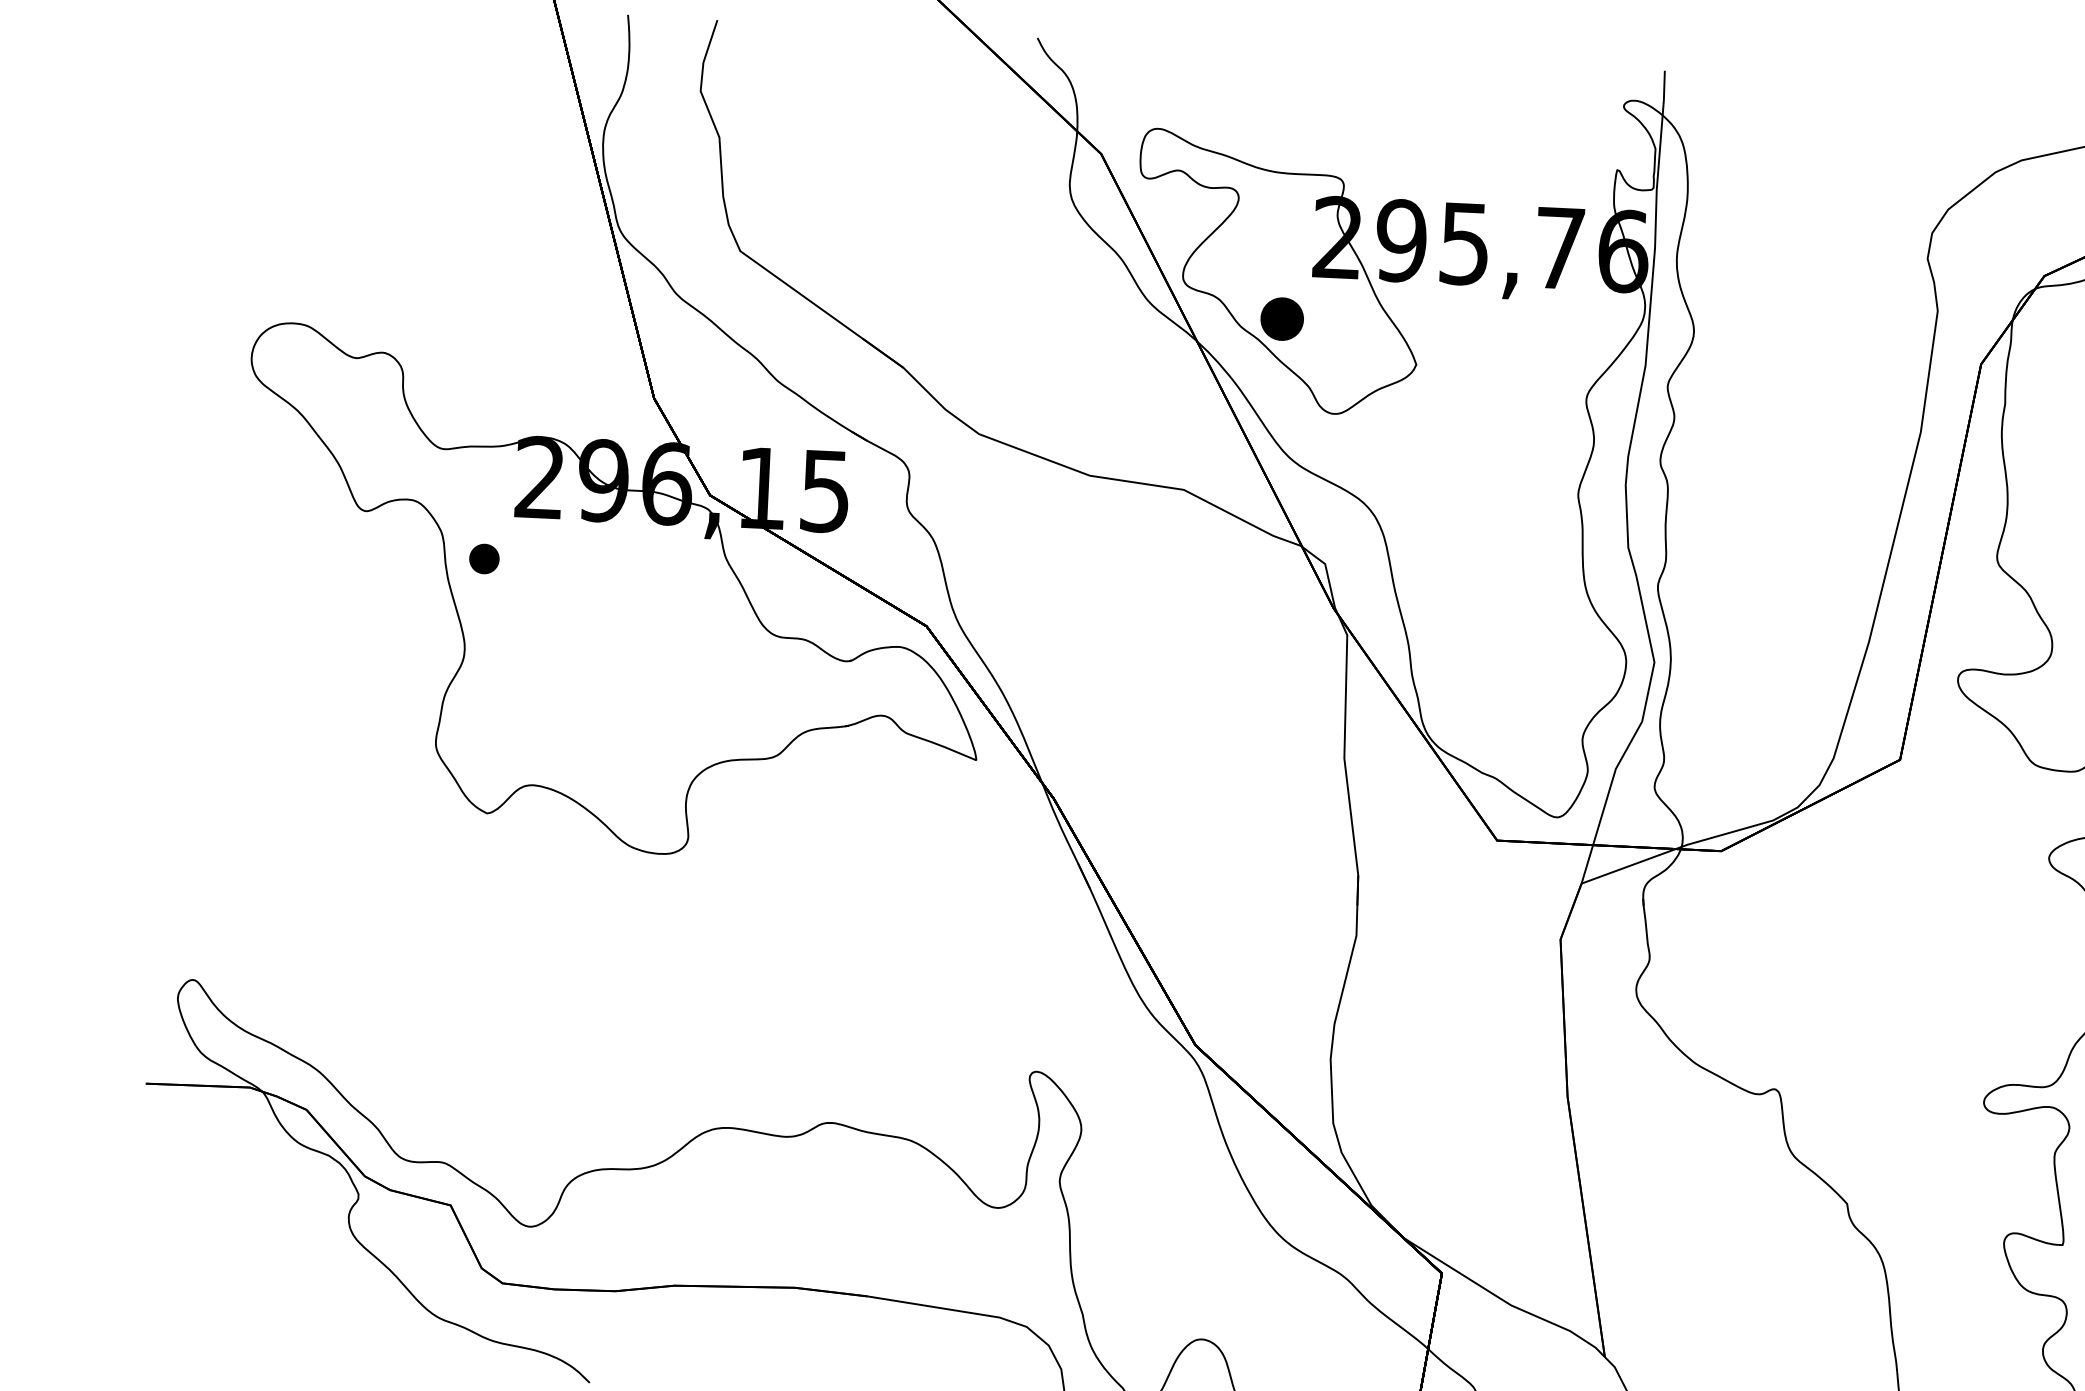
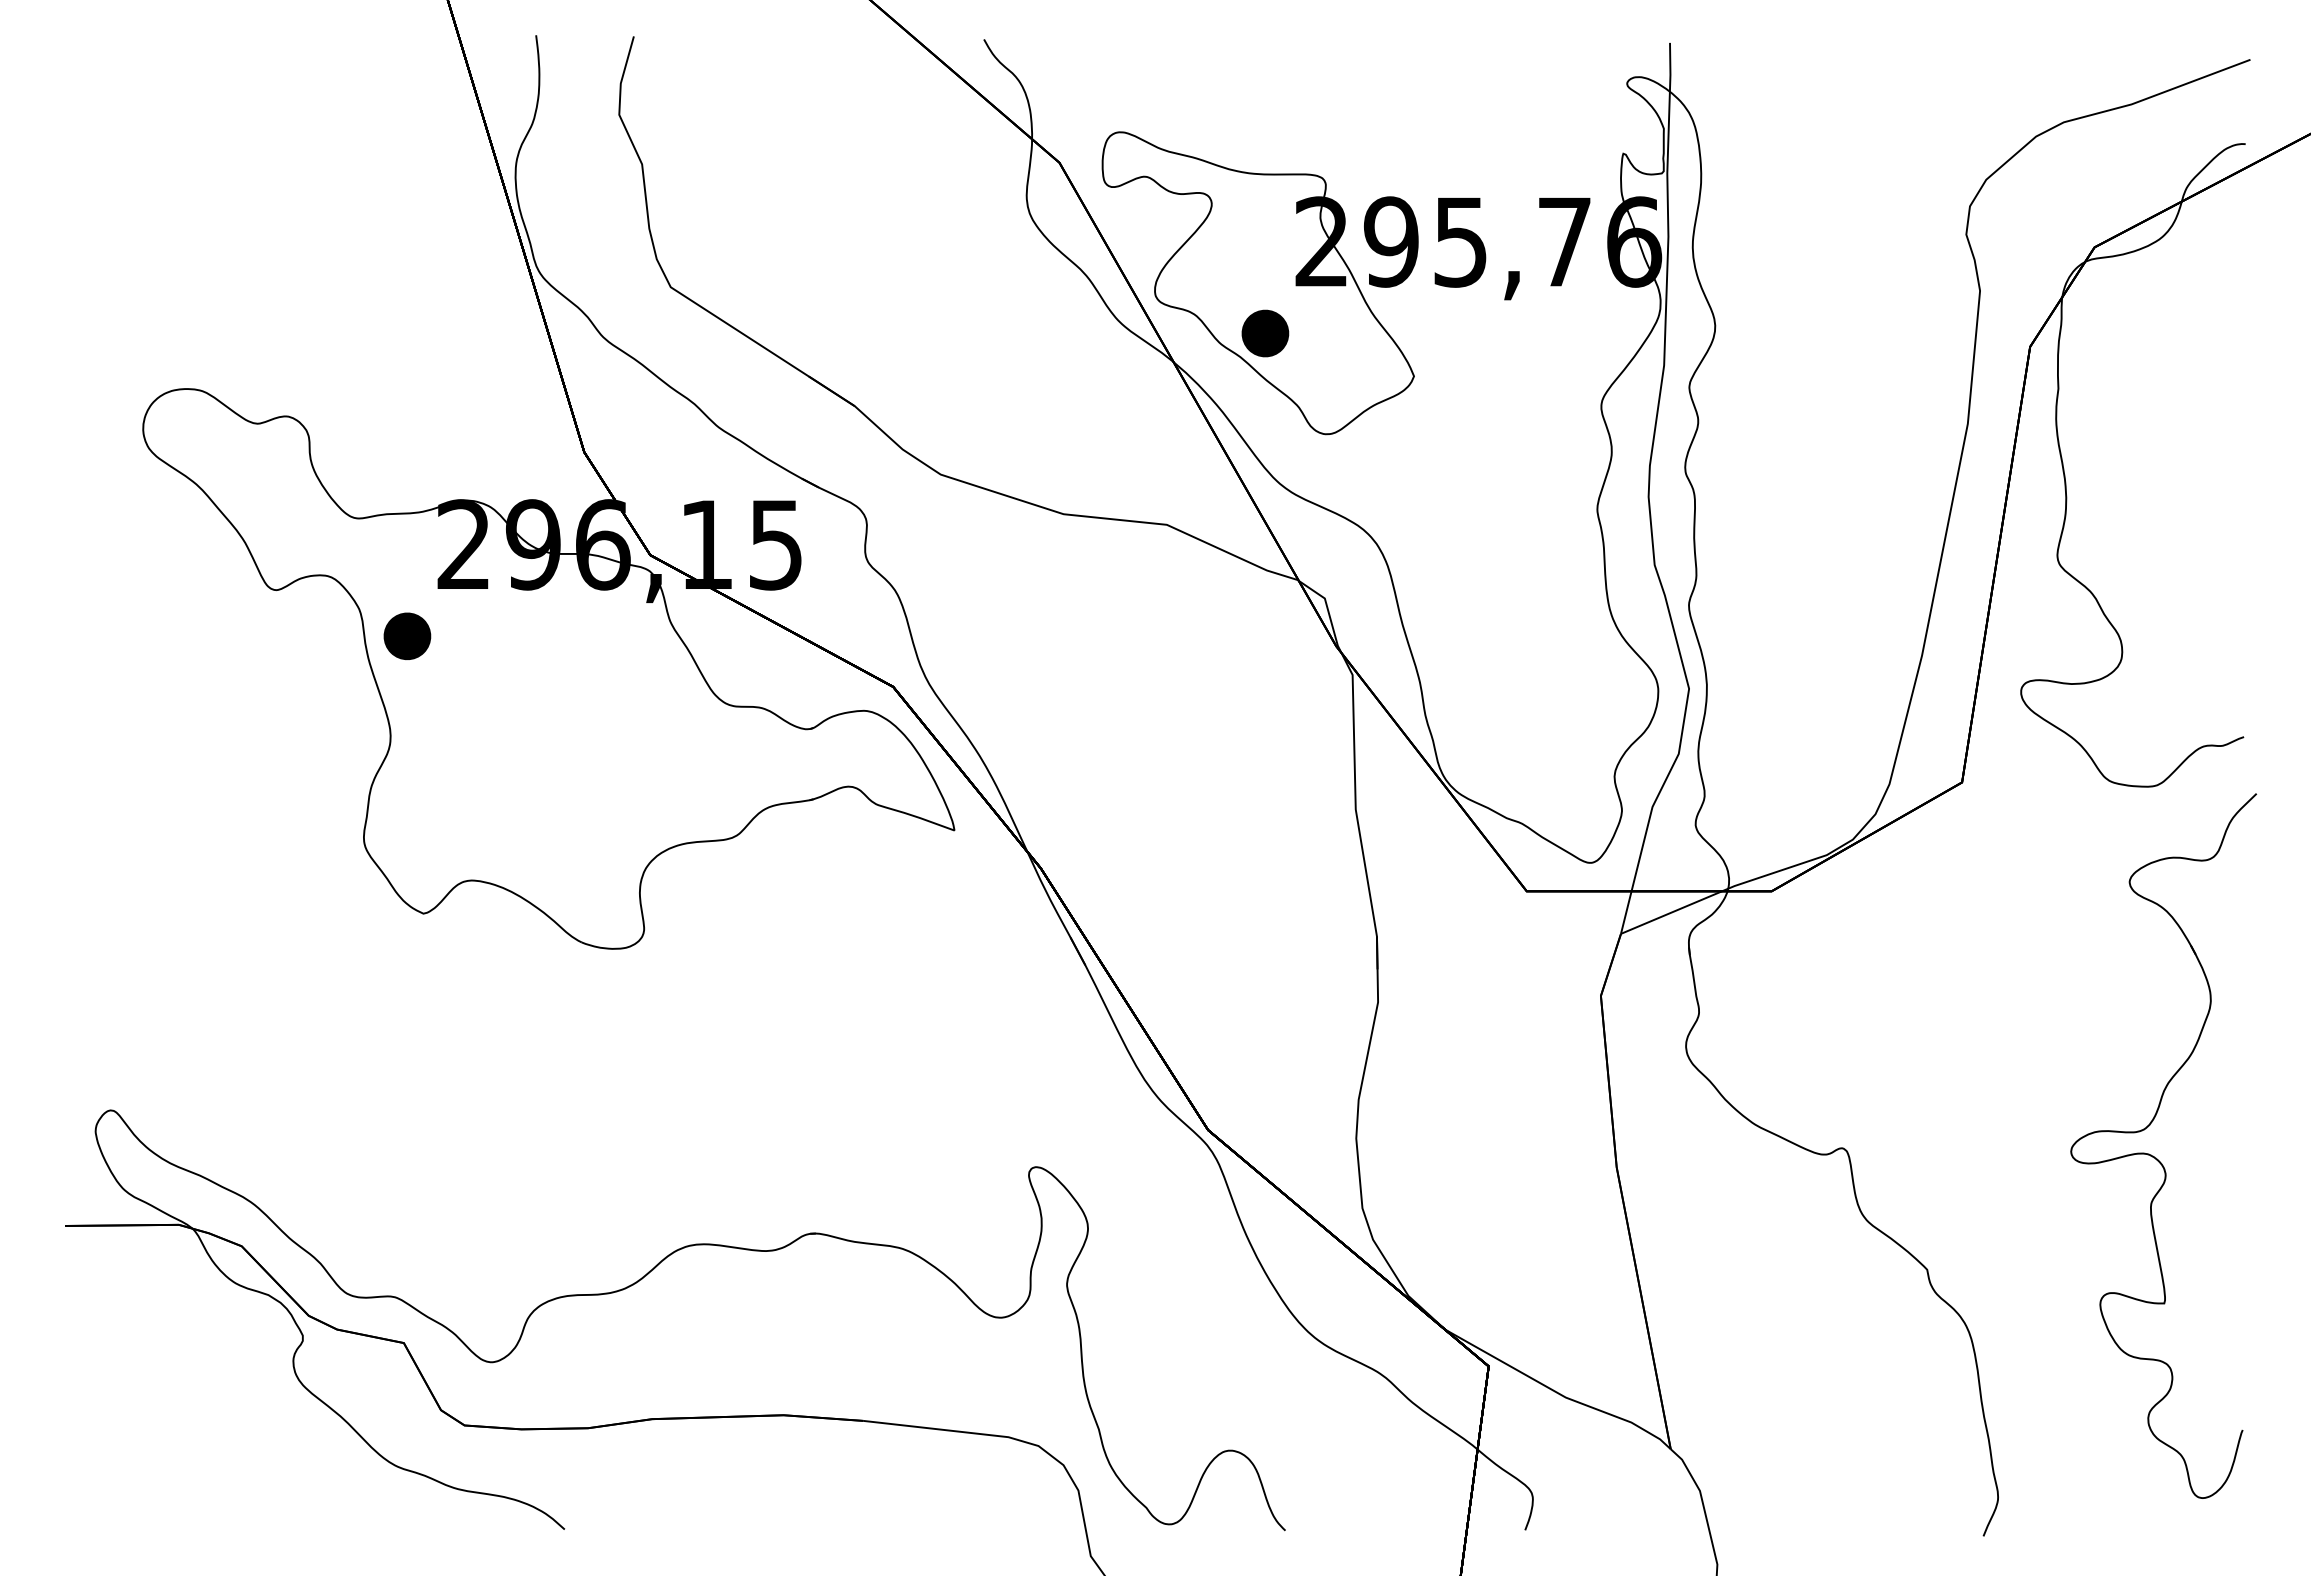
part: (484, 558) -> (407, 635), size x1.43

